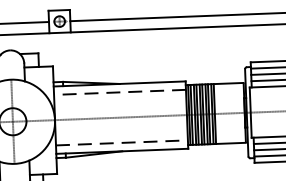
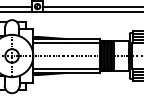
line: (118, 92) -> (65, 43), dashed -> solid
line: (122, 142) -> (66, 68), dashed -> solid

